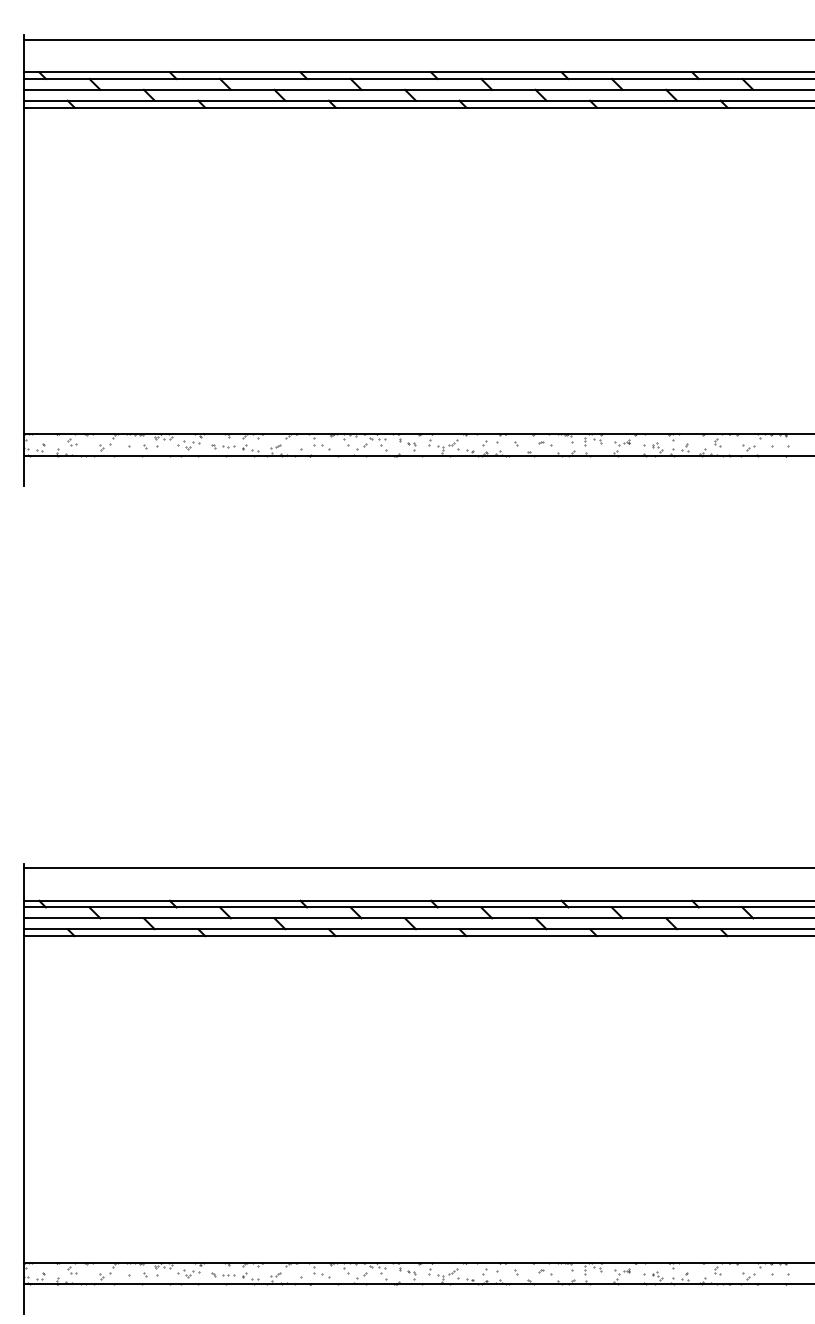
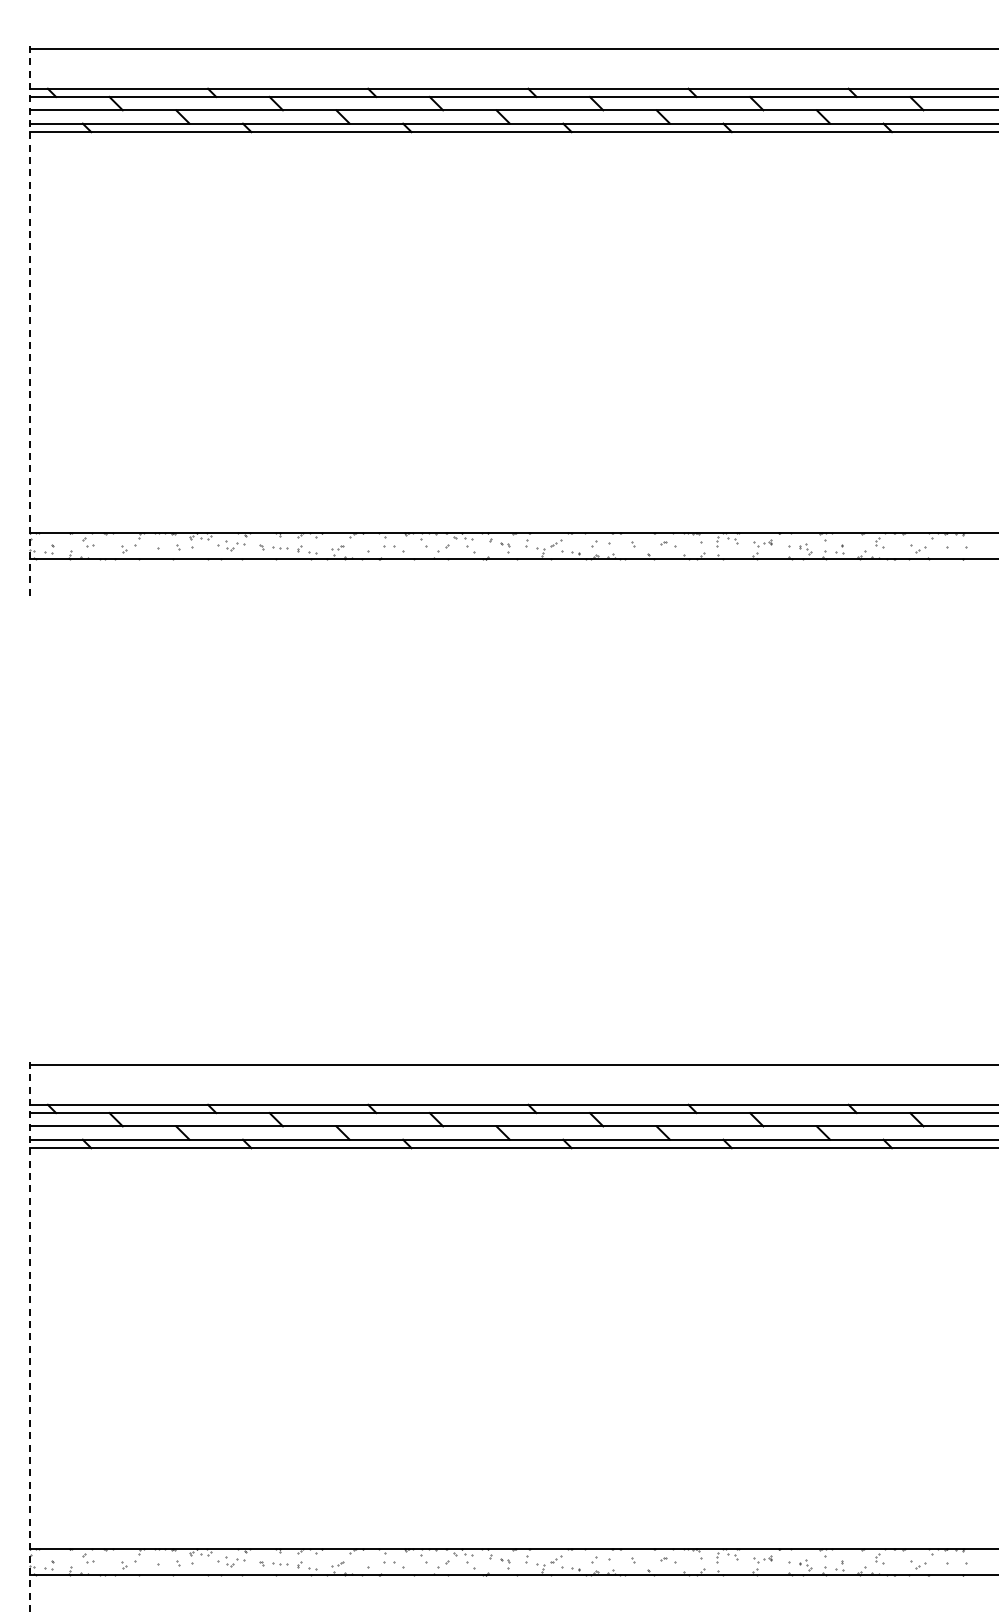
line: (24, 260) -> (29, 319), solid -> dashed
line: (24, 1088) -> (29, 1335), solid -> dashed

